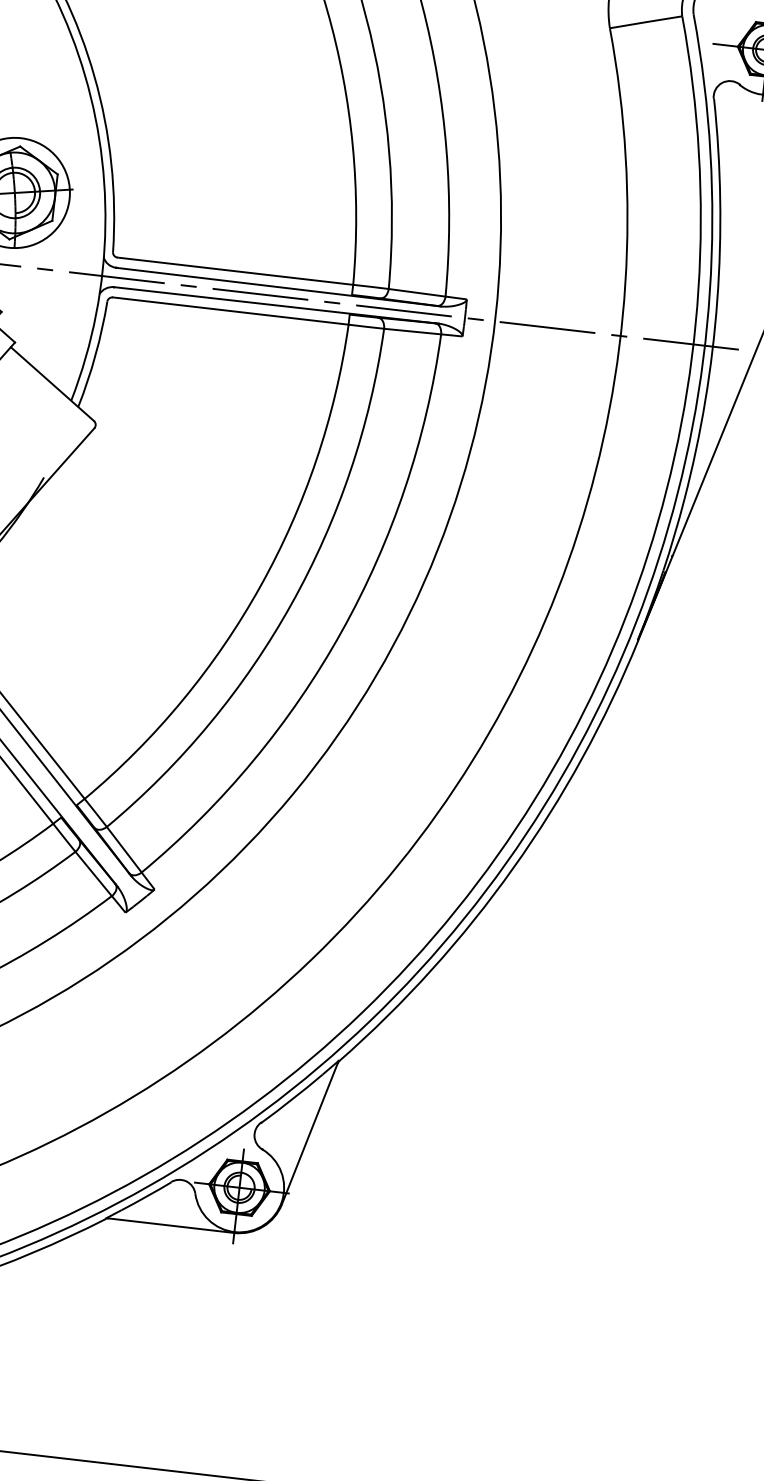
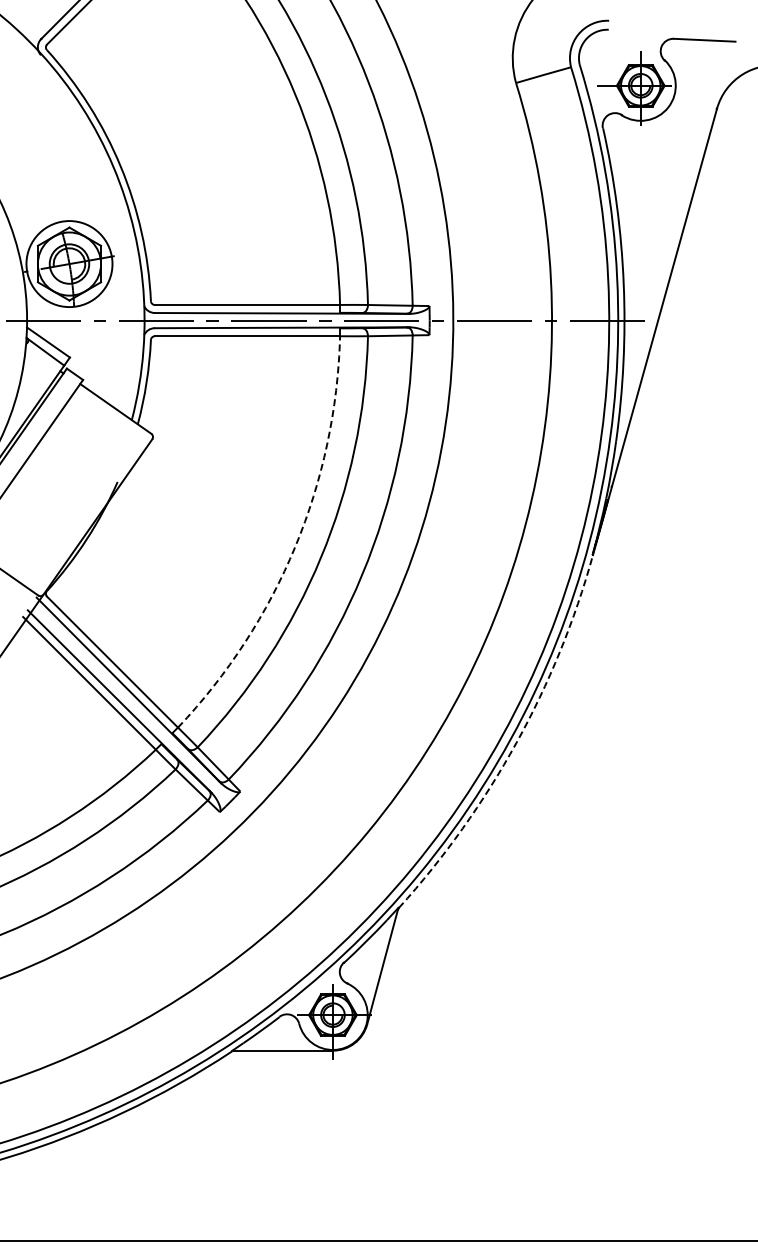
arc: (260, 585) -> (295, 546), solid -> dashed
arc: (513, 867) -> (516, 742), solid -> dashed

